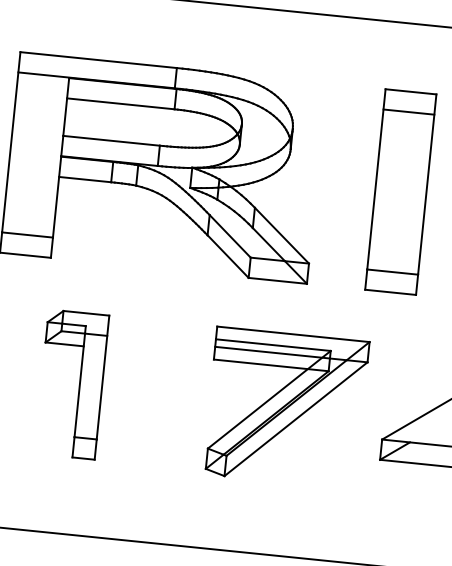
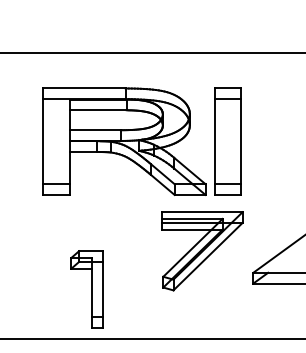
part: (399, 191) -> (227, 141), moved
part: (70, 384) -> (86, 289), moved
part: (286, 408) -> (202, 251), moved

